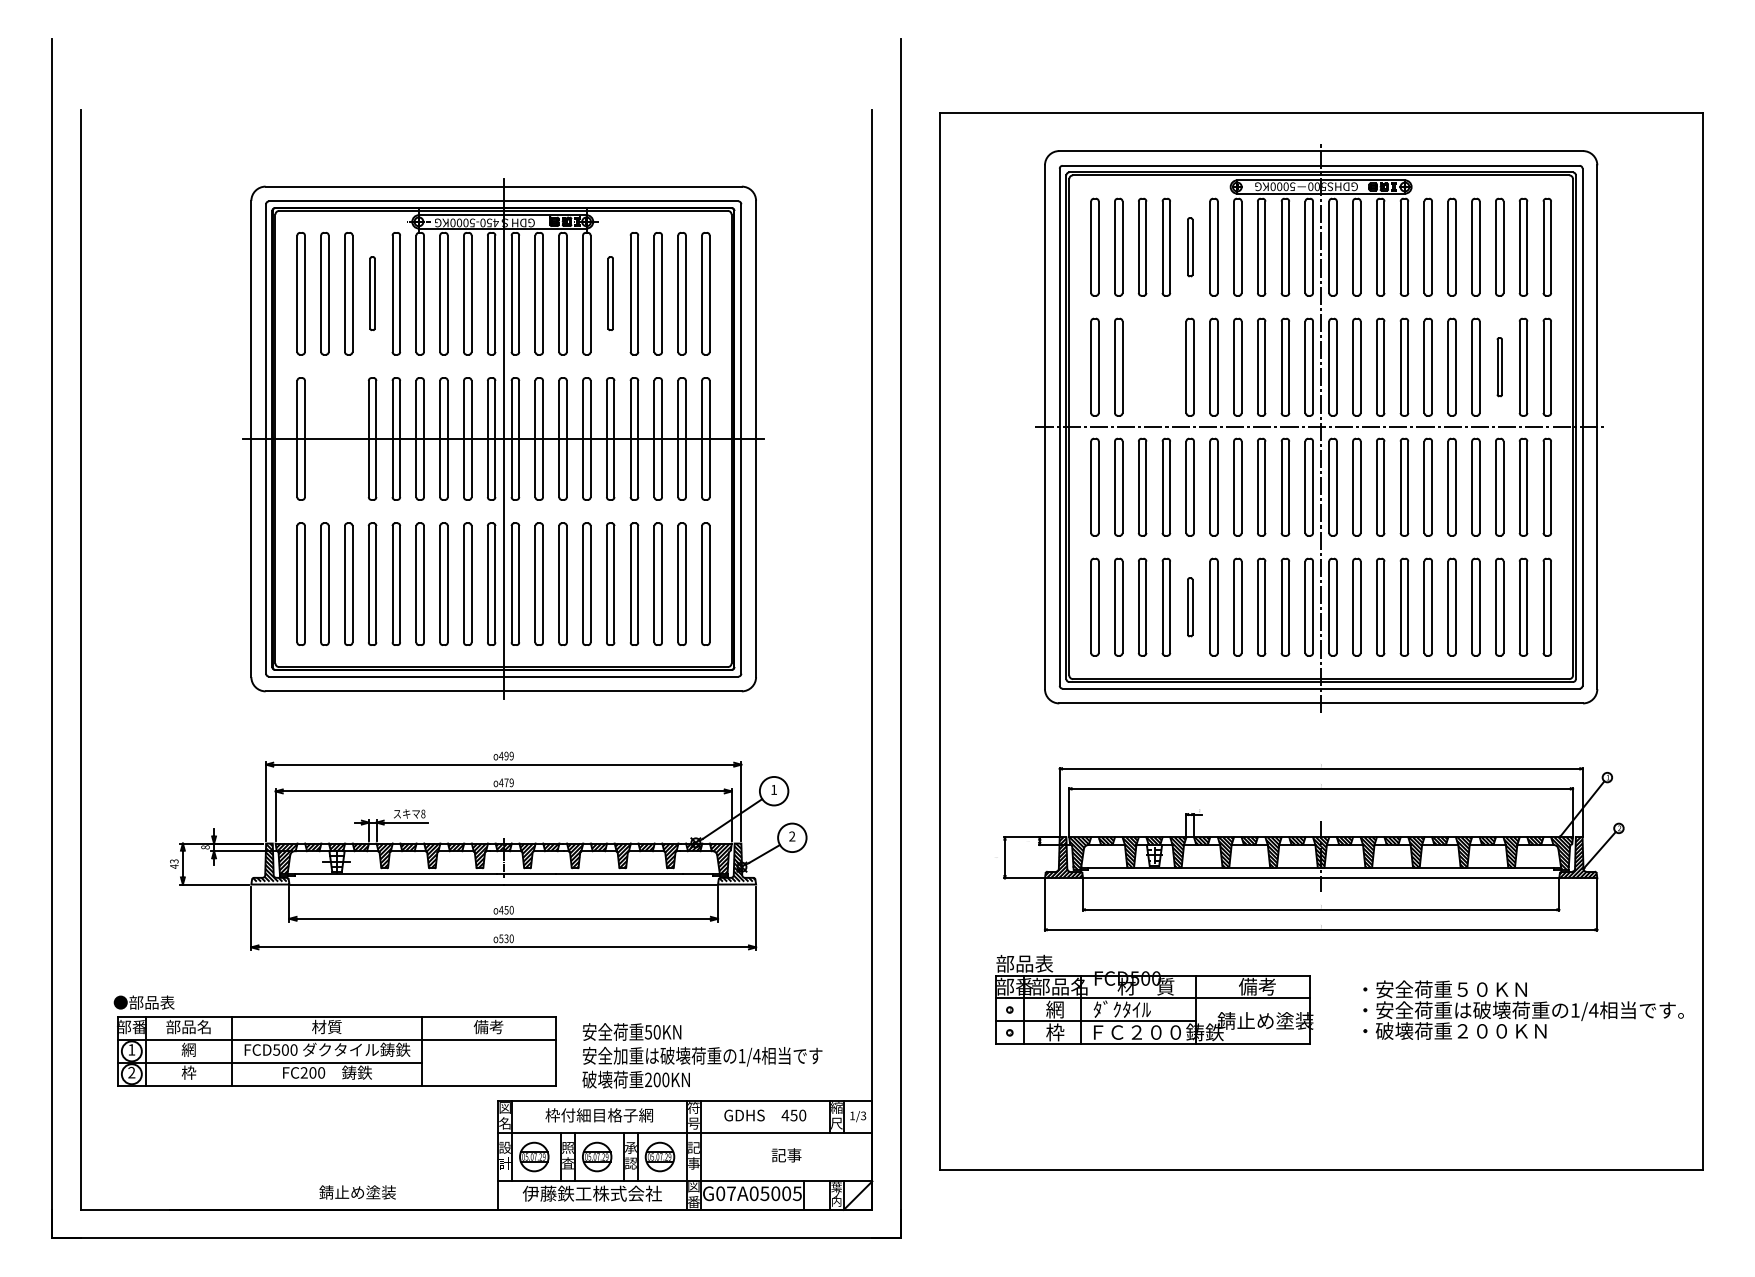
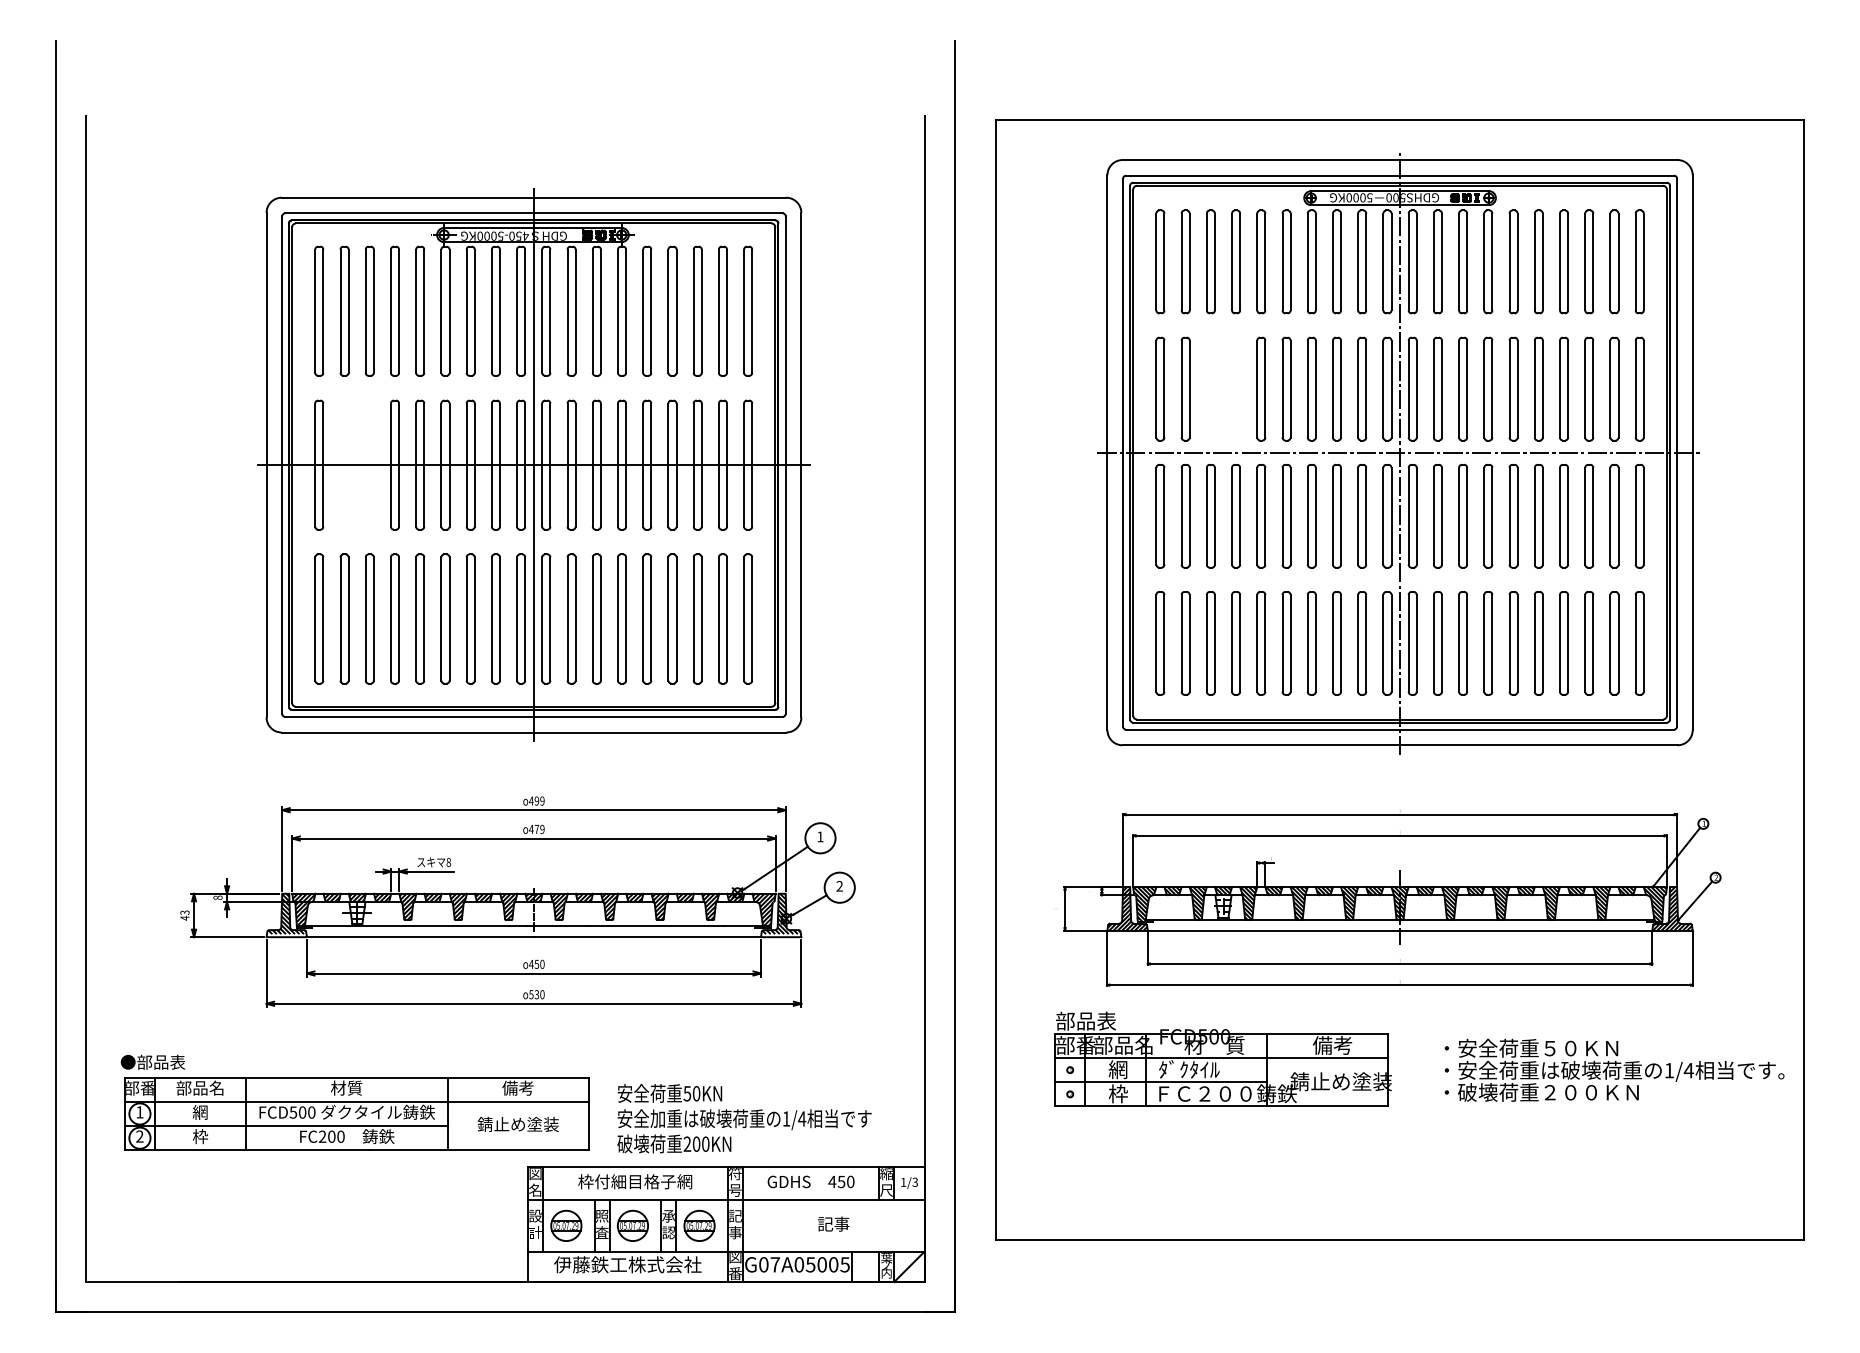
part: (1190, 246) -> (1261, 261), size x1.67
part: (372, 293) -> (394, 310), size x1.67
part: (610, 293) -> (647, 310), size x1.67
part: (1499, 366) -> (1589, 388), size x1.67
part: (1190, 607) -> (1261, 643), size x1.67
text: (356, 1192) -> (517, 1124), moved

